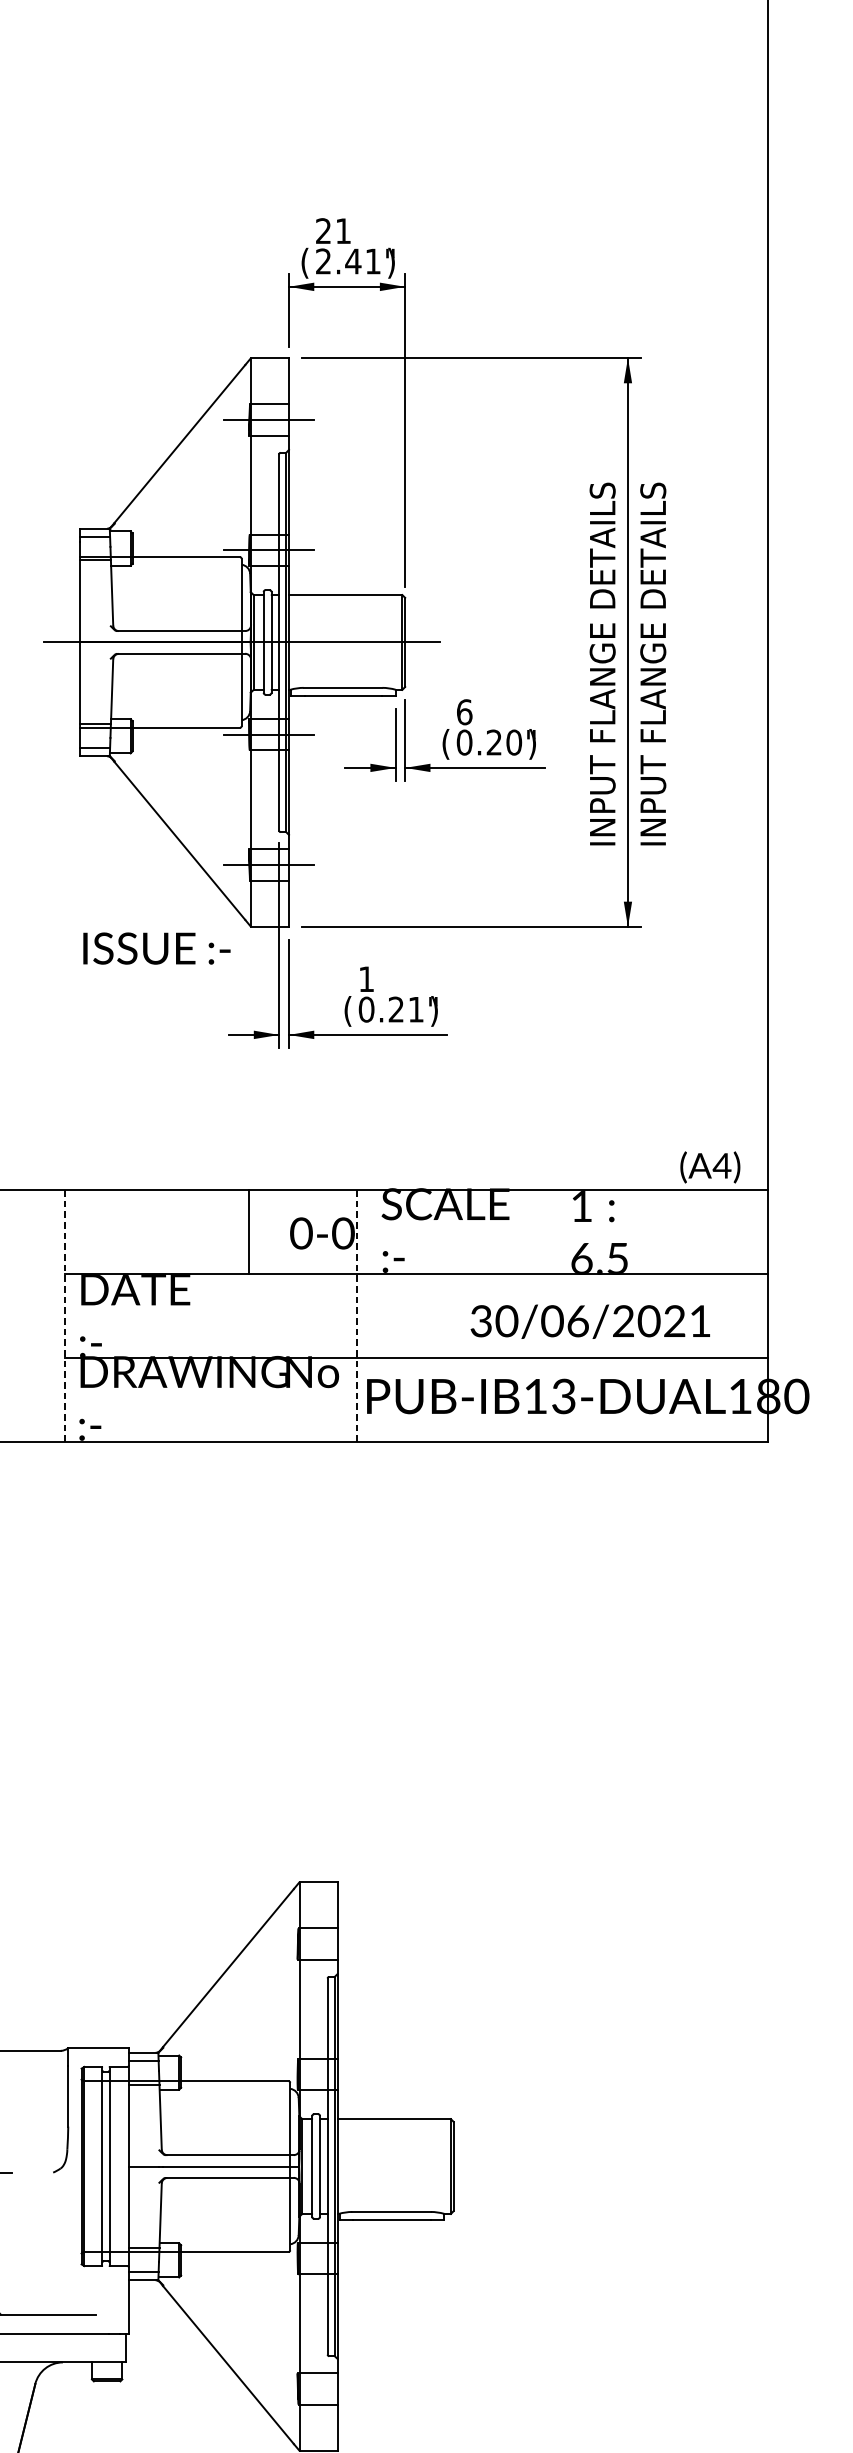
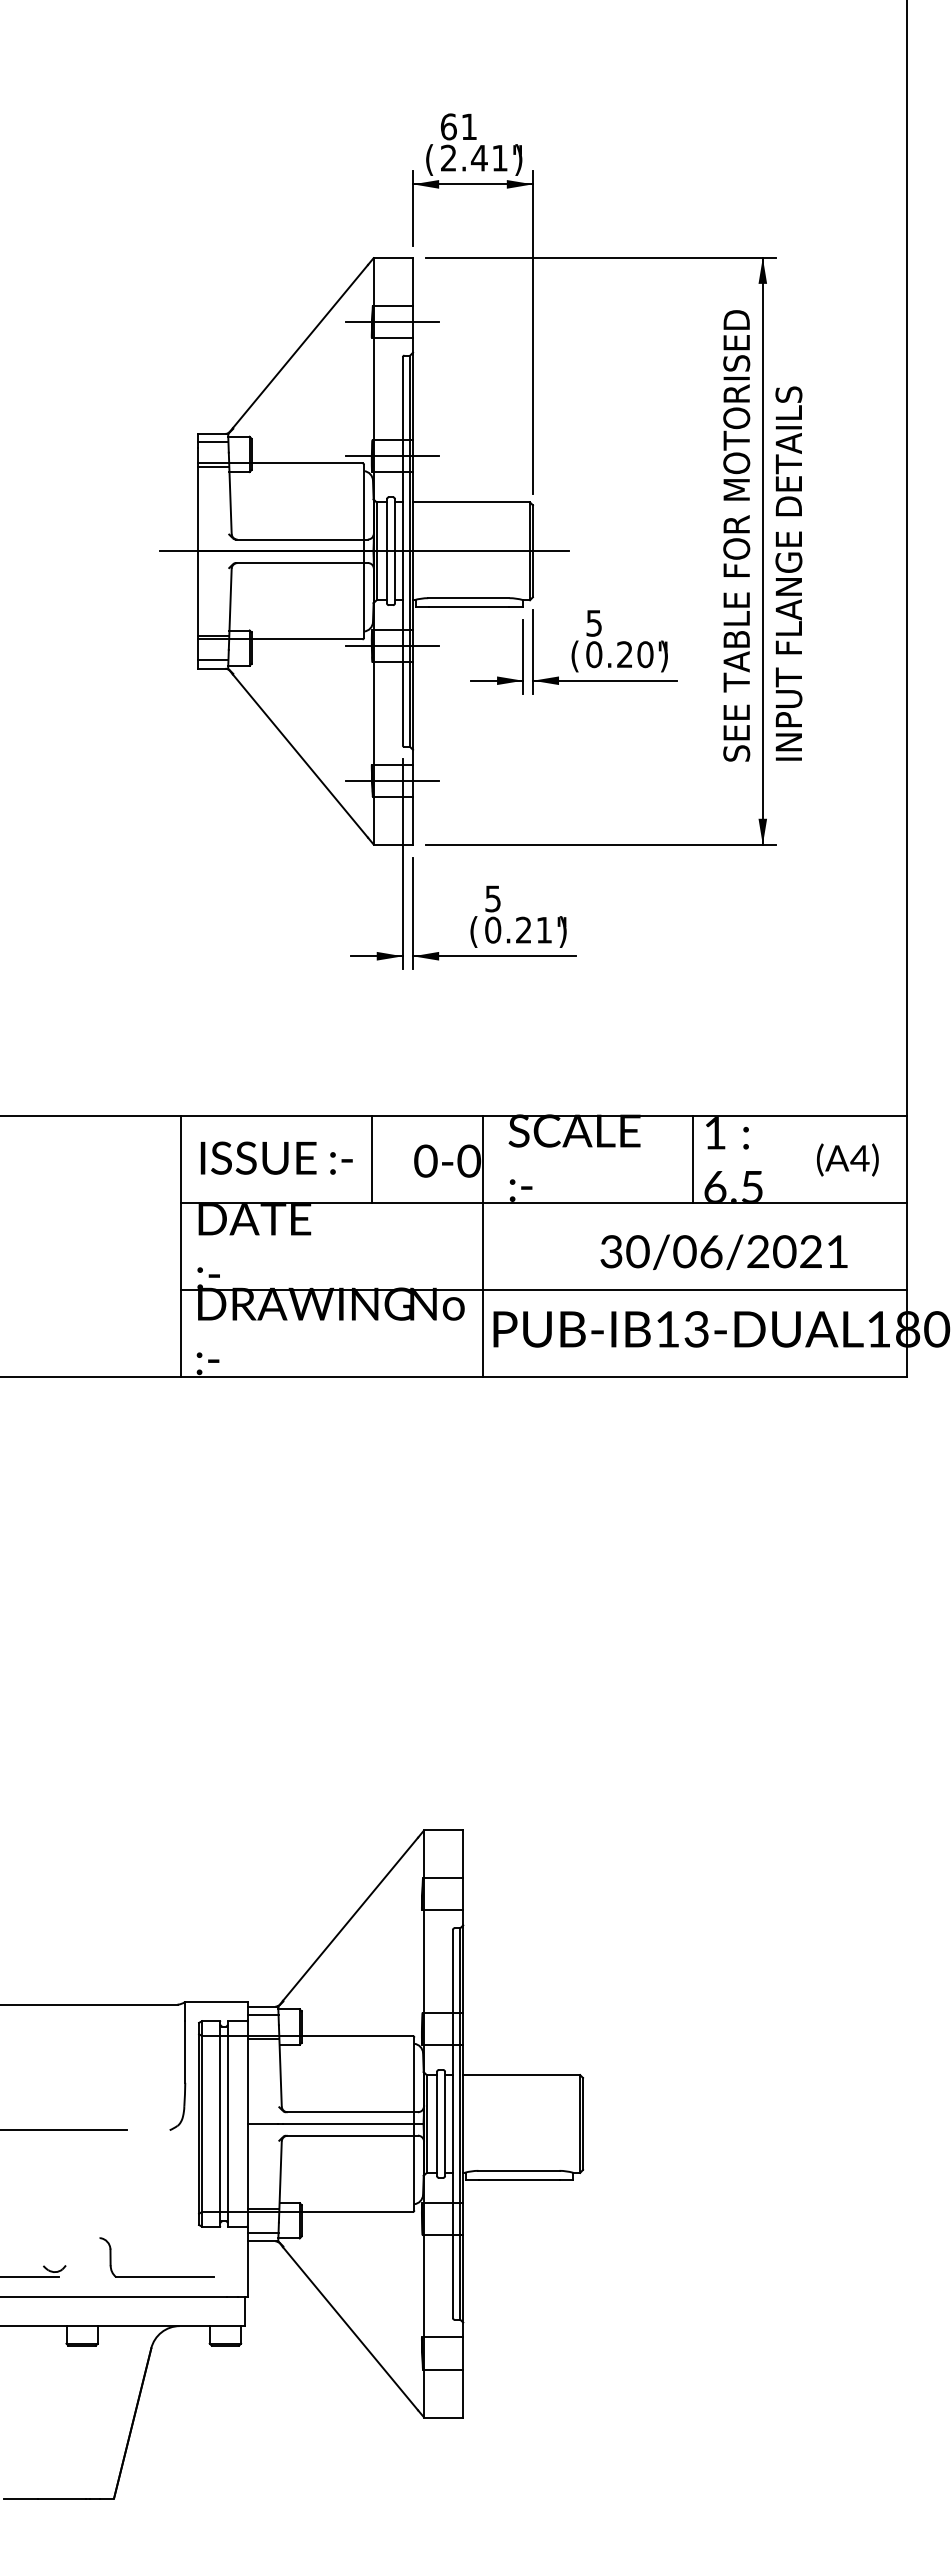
text: (323, 230) -> (448, 126), 21 -> 61
text: (602, 627) -> (736, 535), INPUT FLANGE DETAILS -> SEE TABLE FOR MOTORISED
text: (464, 711) -> (594, 622), 6 -> 5
text: (156, 947) -> (276, 1157), moved
text: (365, 978) -> (492, 898), 1 -> 5
text: (710, 1166) -> (847, 1159), moved
line: (560, 1231) -> (693, 1159), added
line: (64, 1316) -> (181, 1246), dashed -> solid
line: (357, 1316) -> (483, 1246), dashed -> solid

